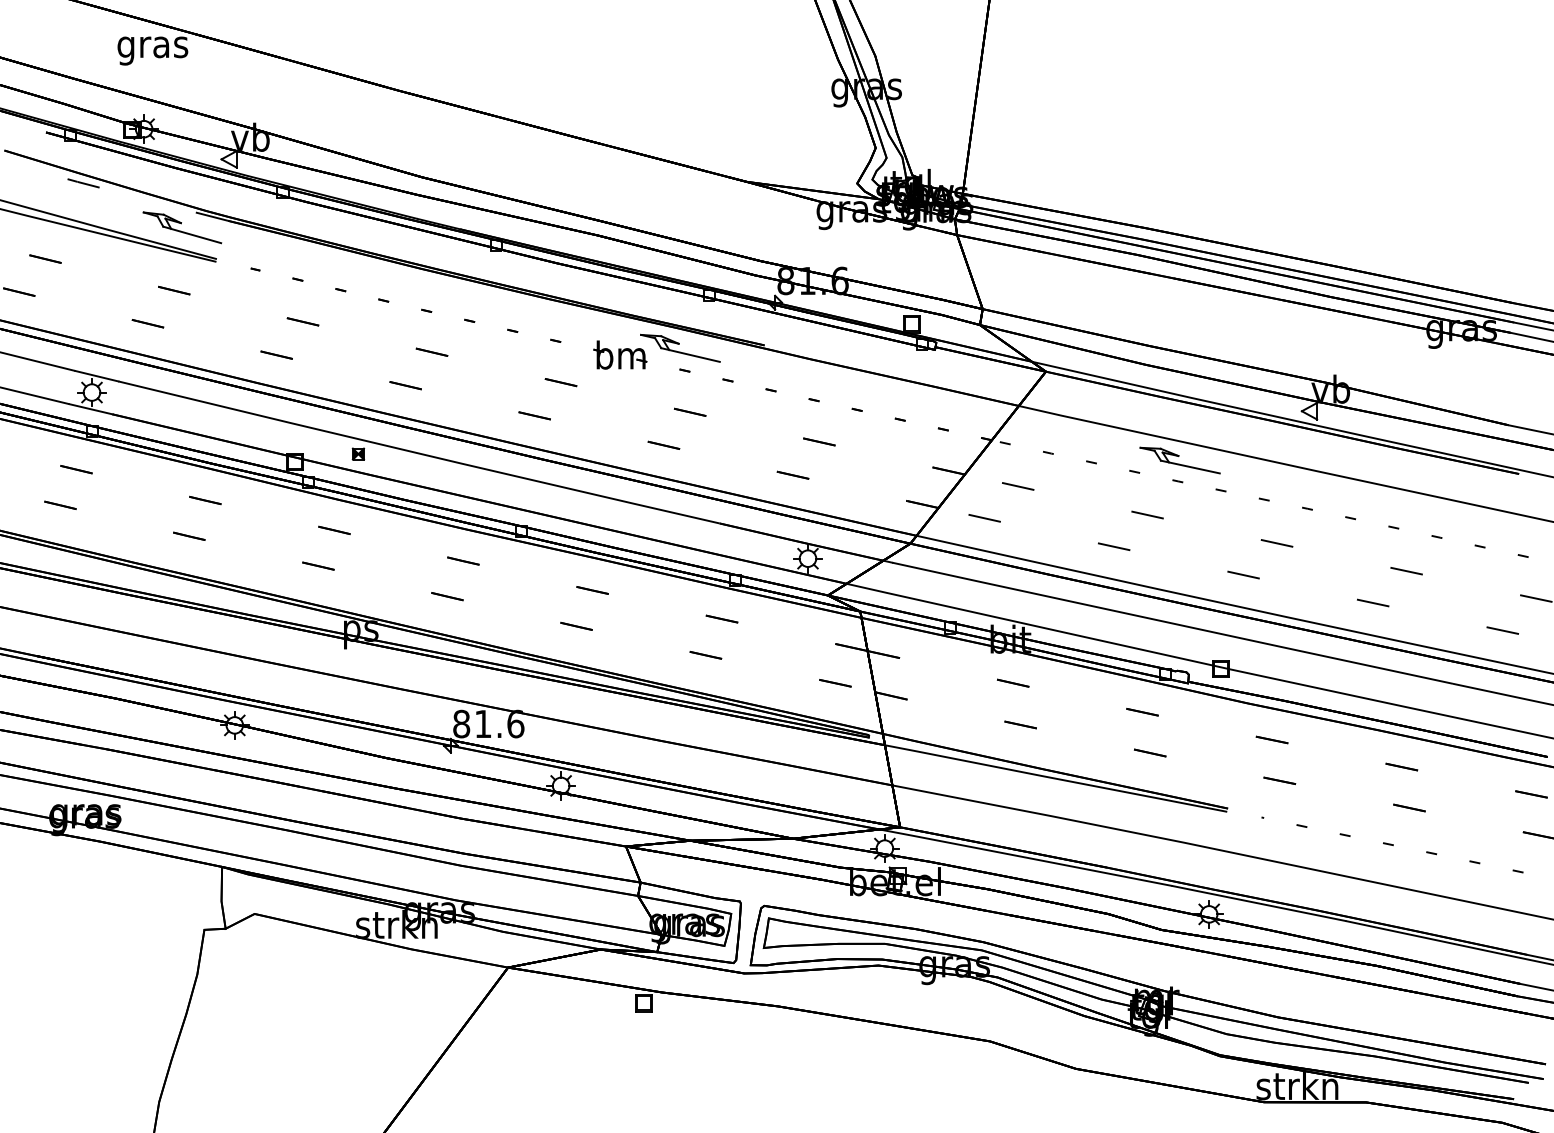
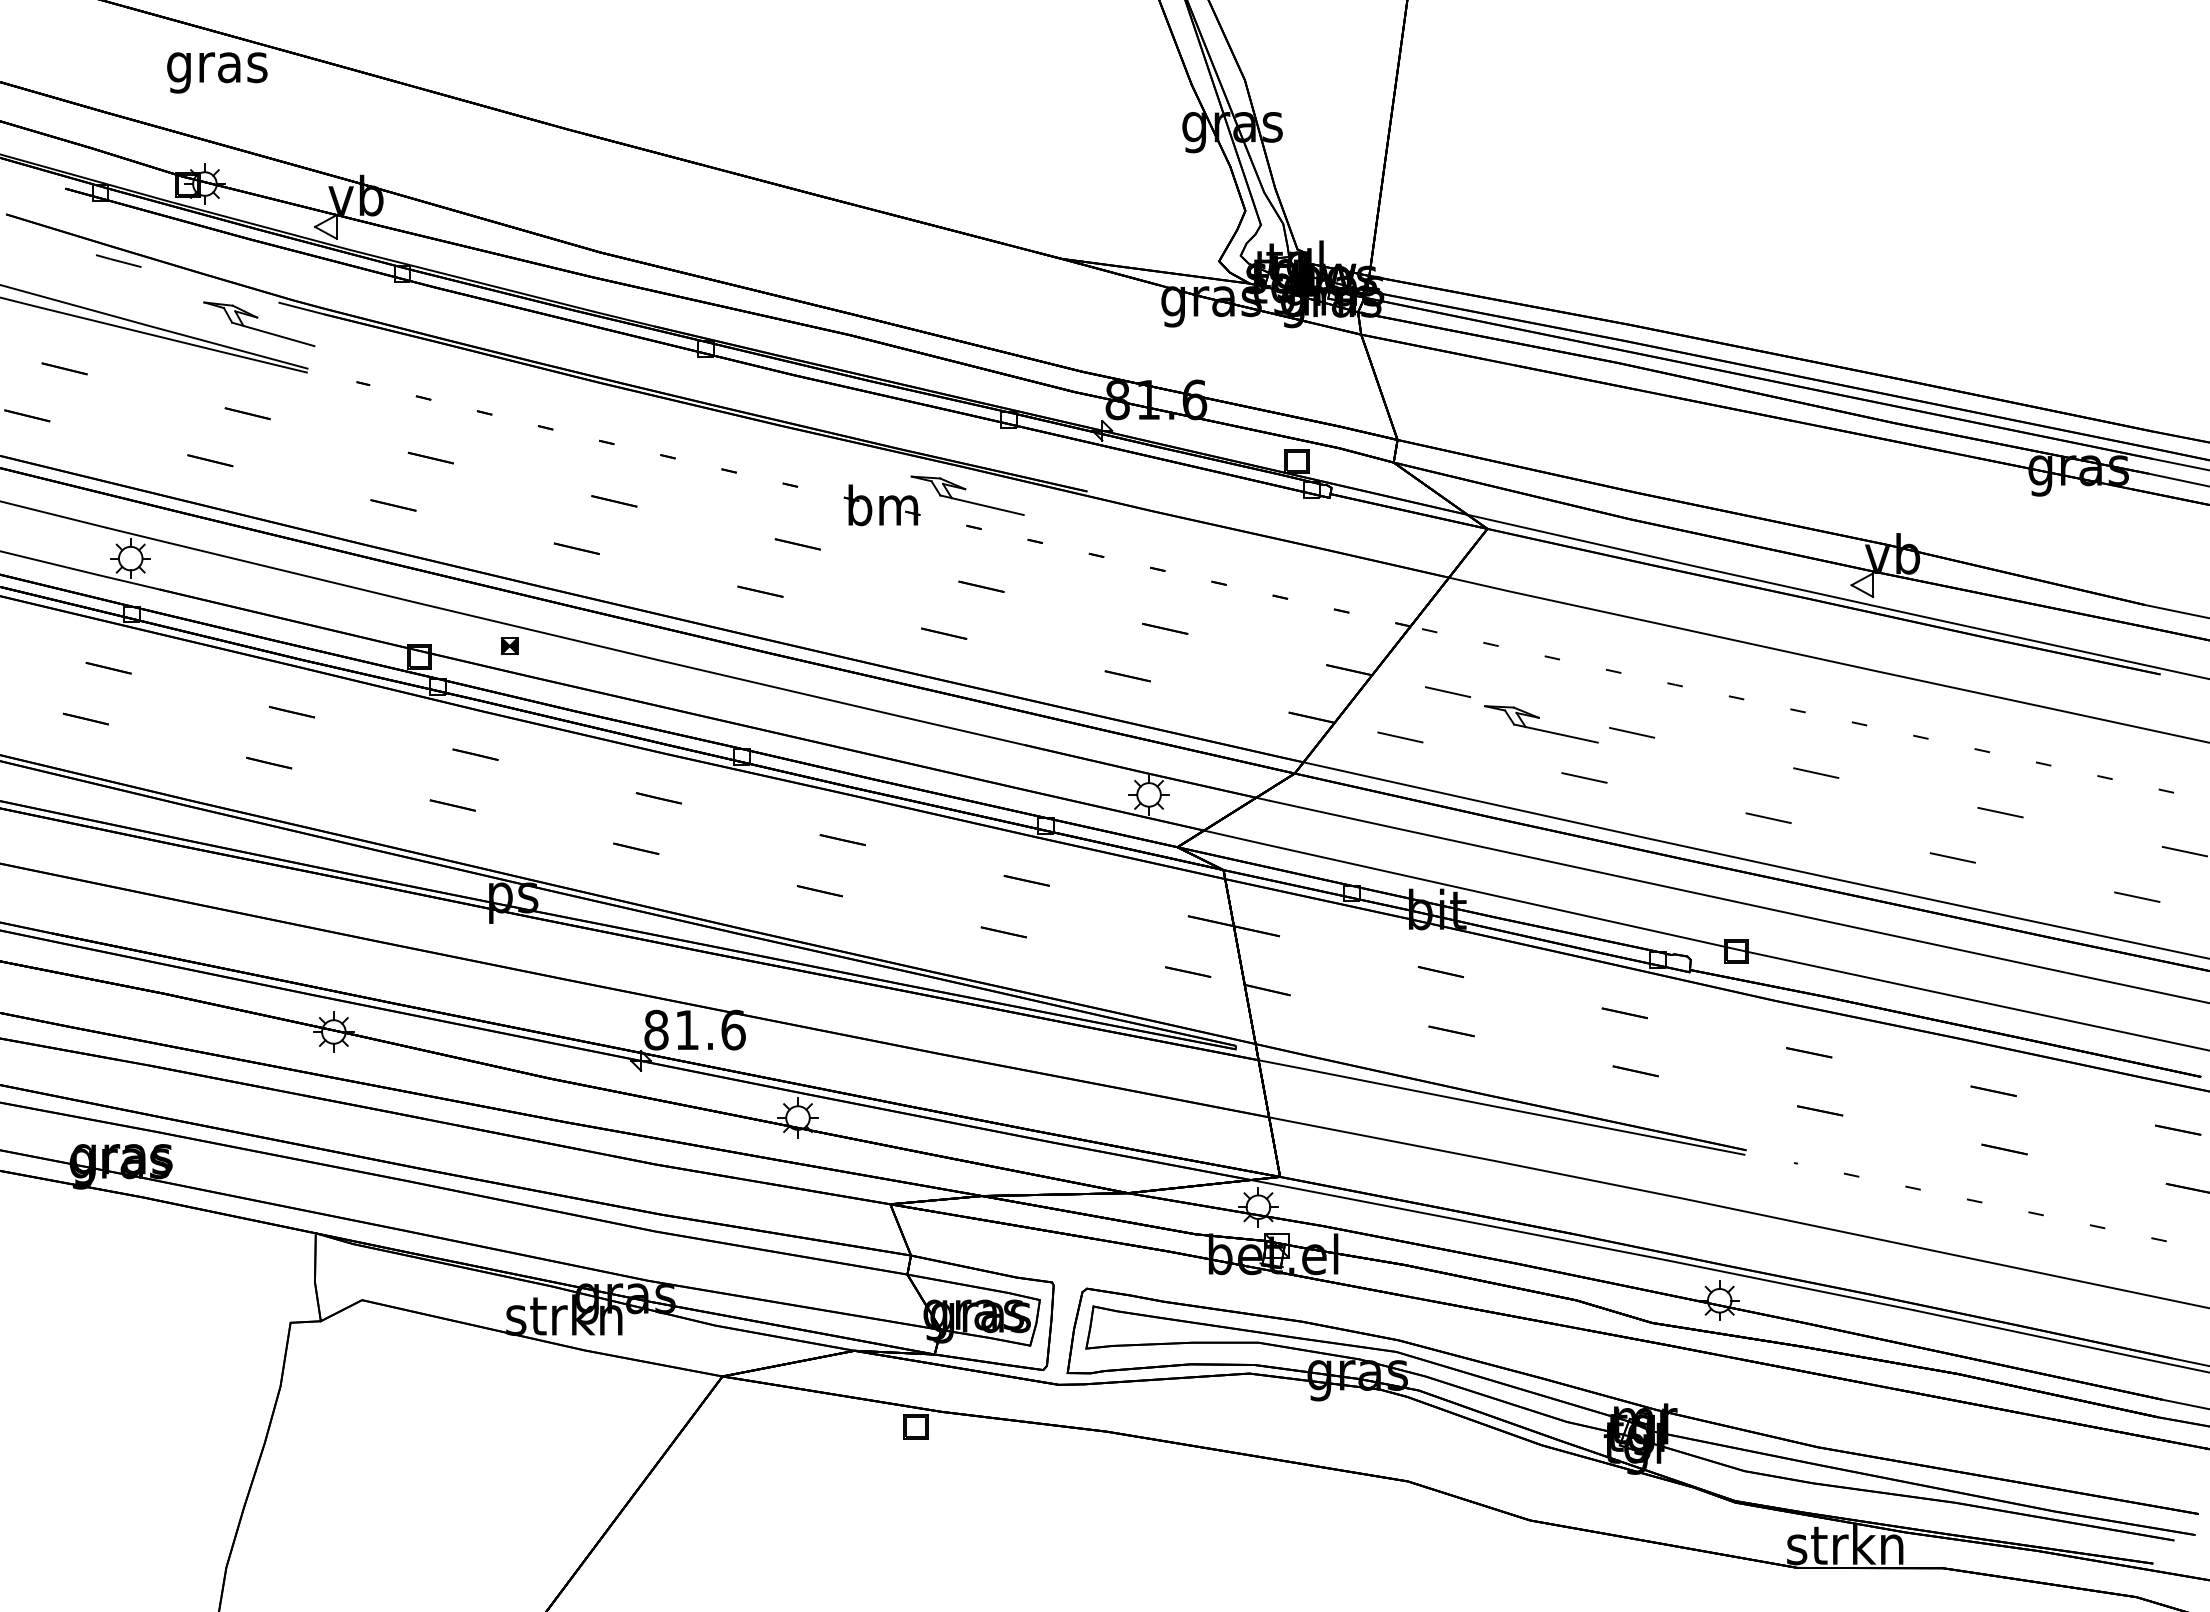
part: (1180, 460) -> (1541, 724), moved

